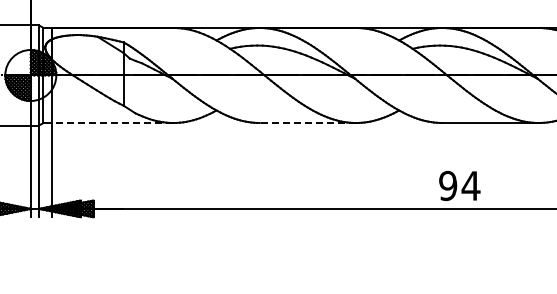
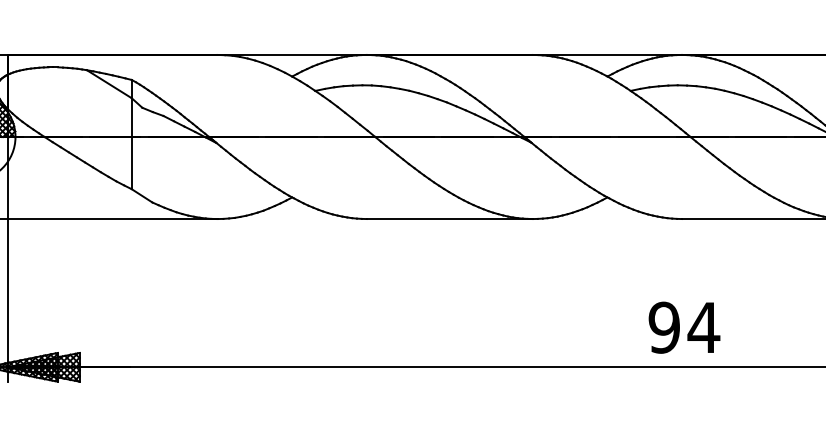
line: (112, 123) -> (112, 219), dashed -> solid
line: (307, 123) -> (449, 219), dashed -> solid
text: (459, 185) -> (683, 326), moved

